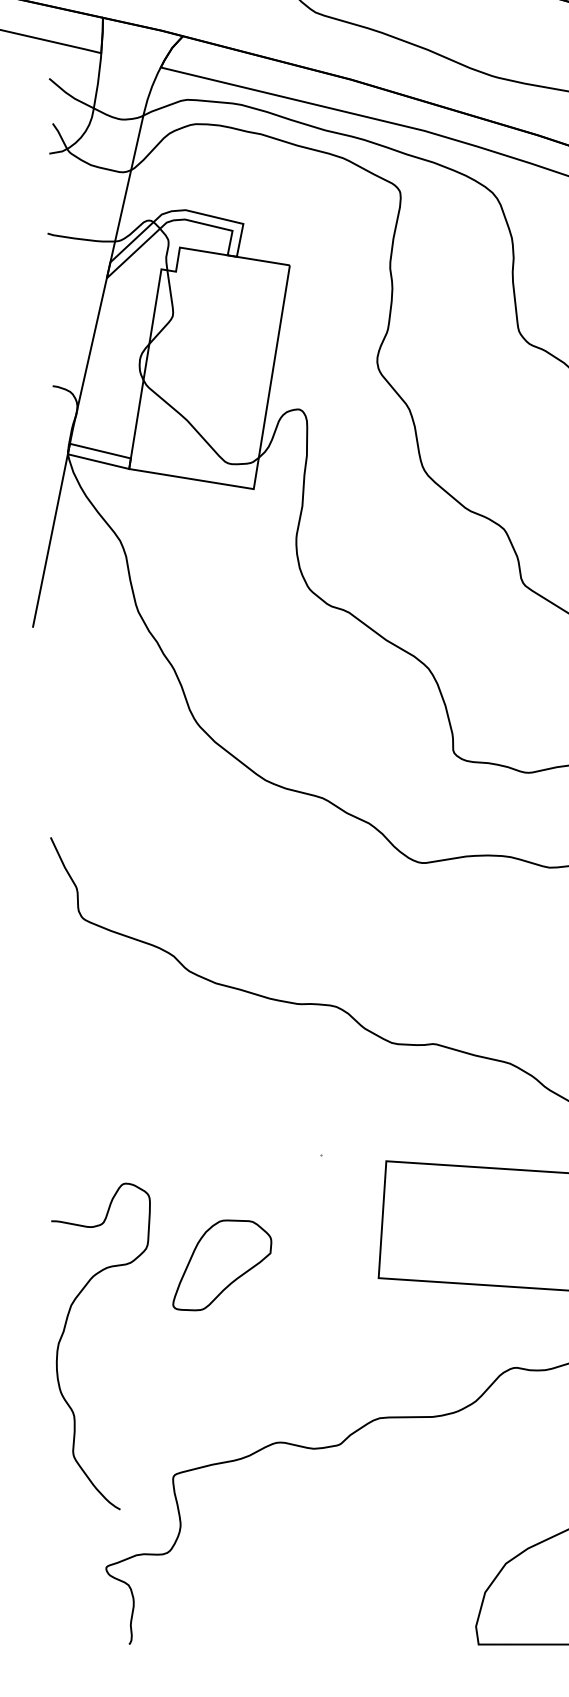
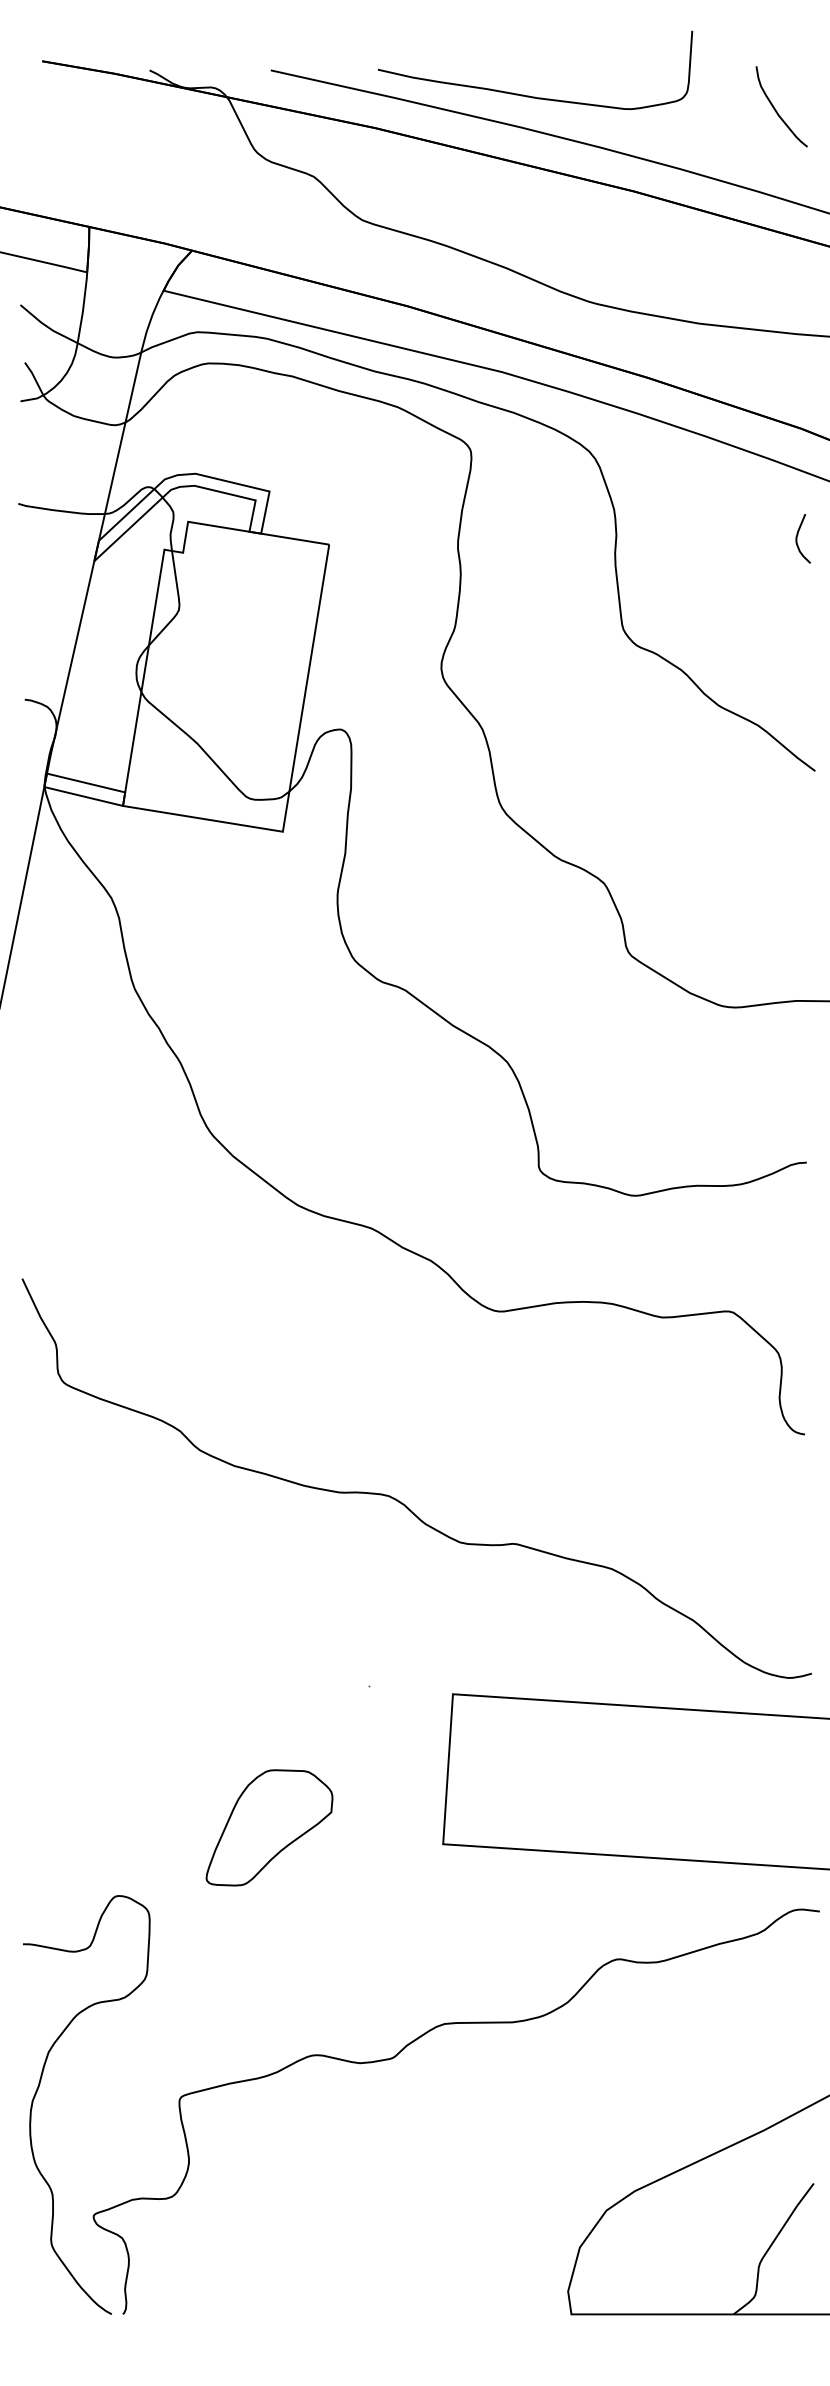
part: (222, 1265) -> (269, 1827), moved
curve: (64, 1332) -> (39, 2087), moved

